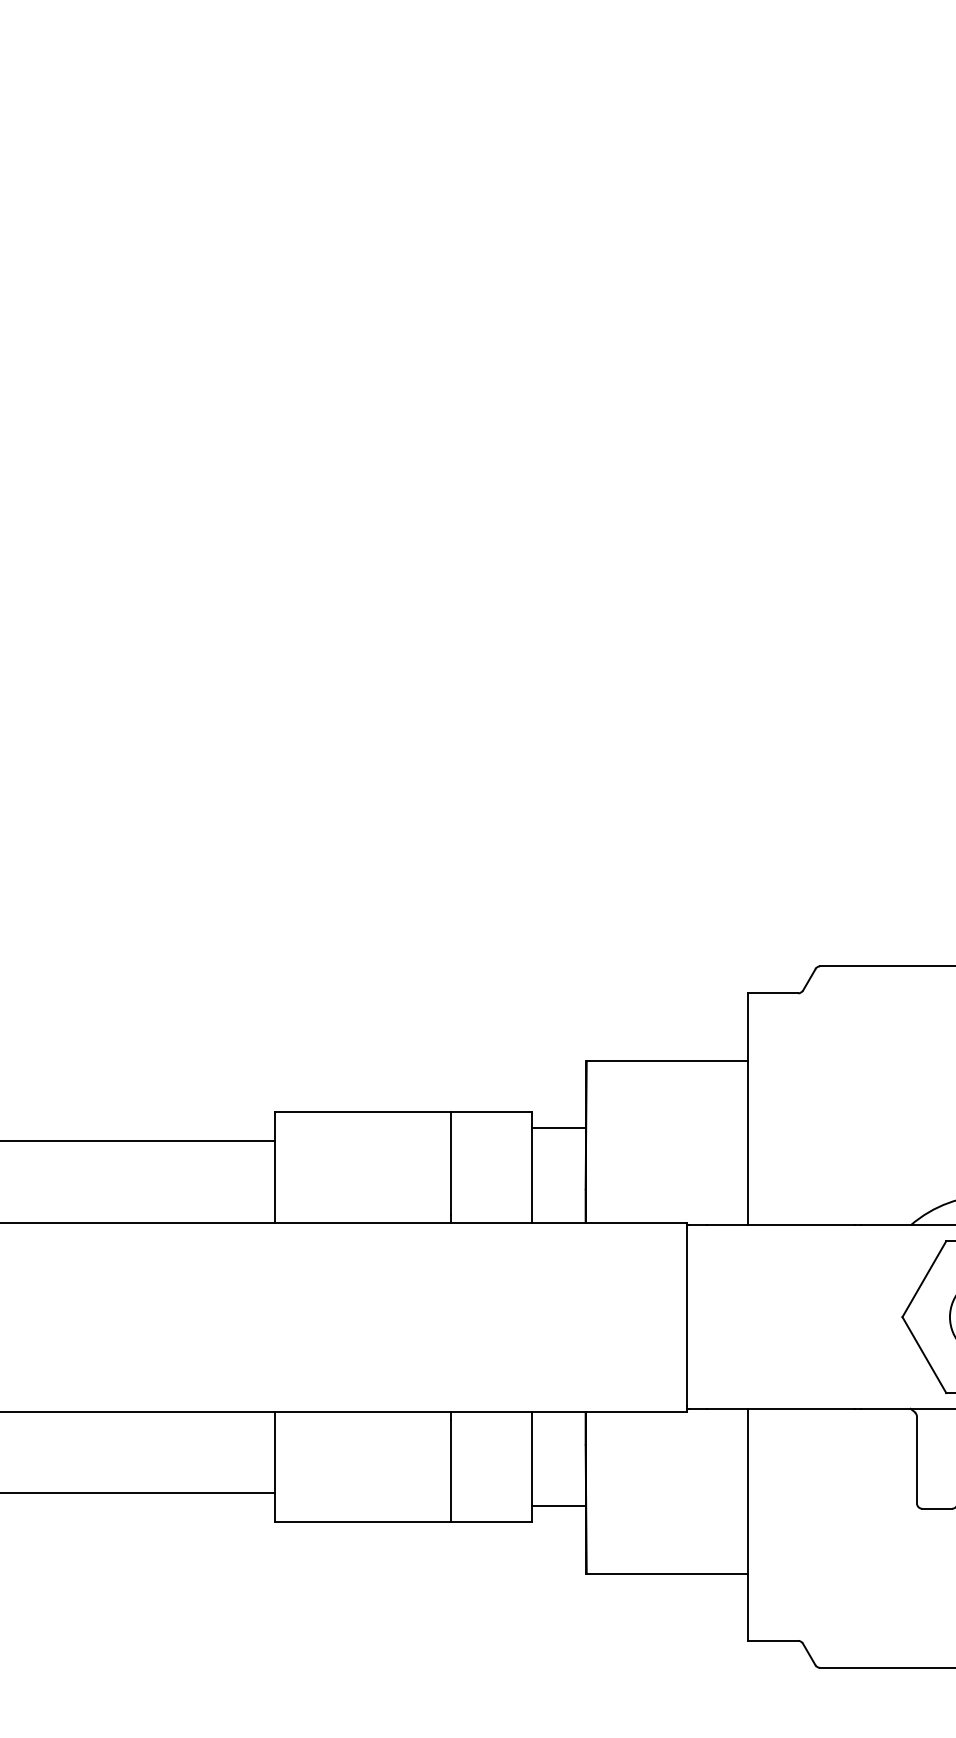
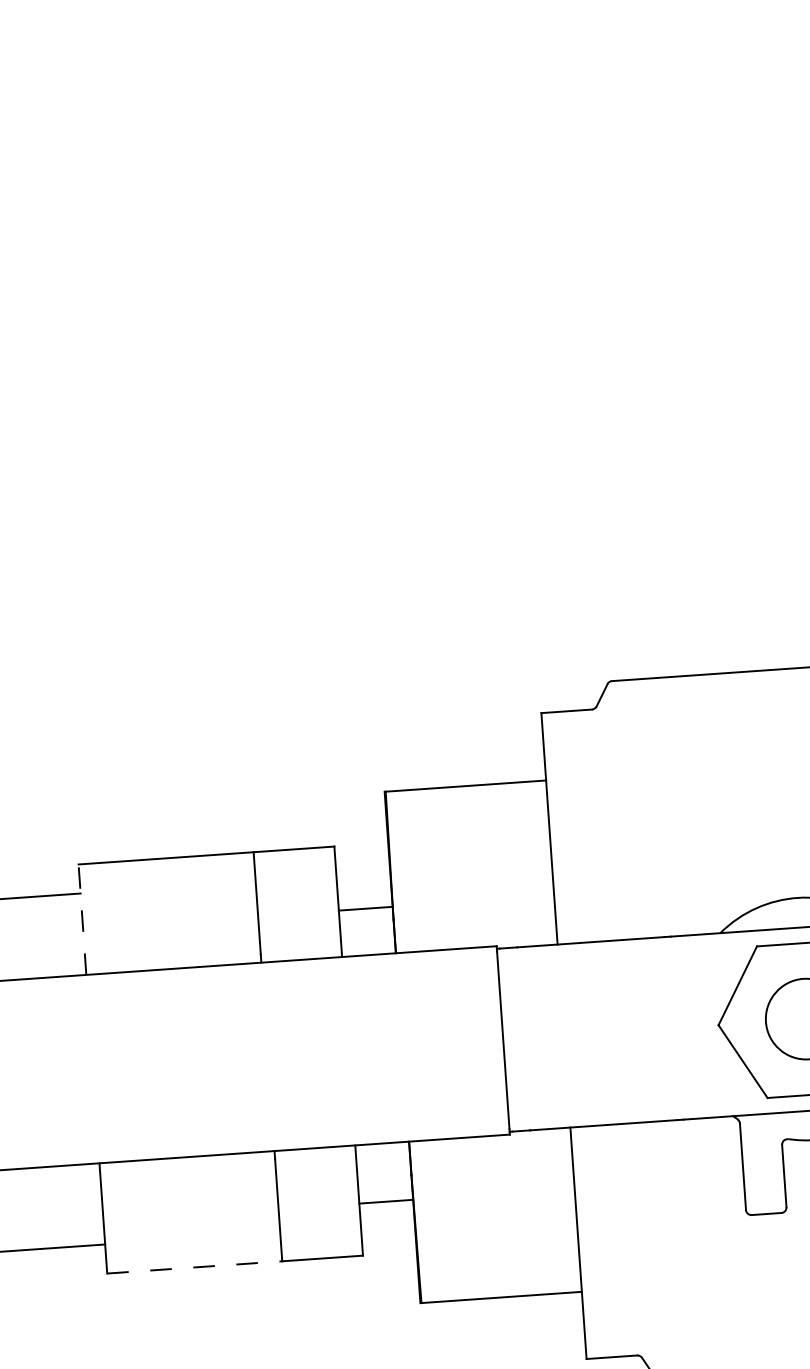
line: (558, 1128) -> (365, 908), moved
line: (275, 1166) -> (82, 918), solid -> dashed
line: (558, 1505) -> (386, 1201), moved
line: (363, 1522) -> (195, 1267), solid -> dashed

